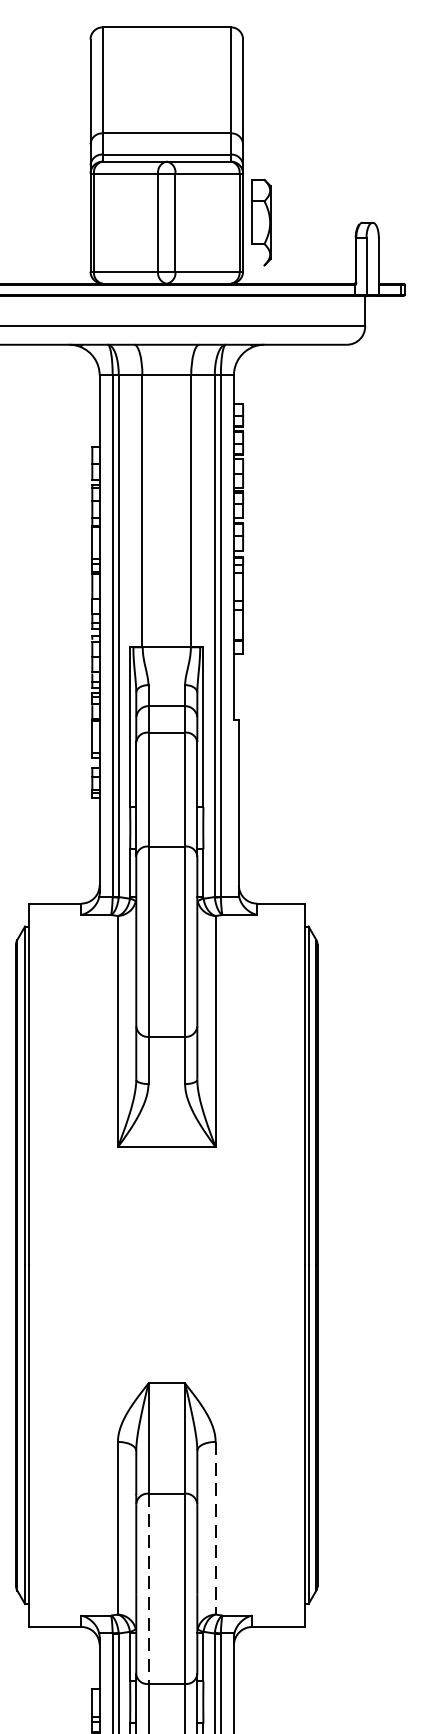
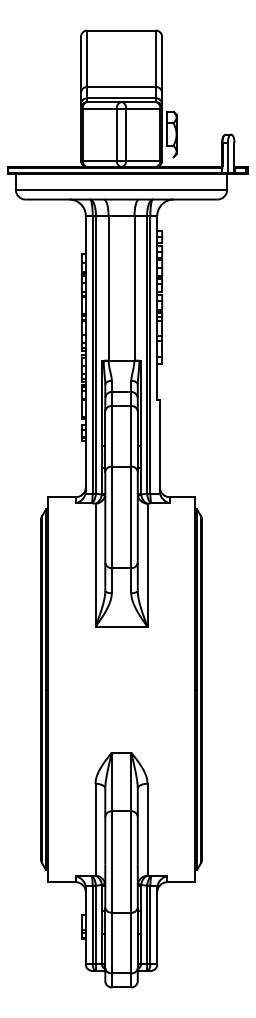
line: (215, 1527) -> (147, 829), dashed -> solid
line: (147, 1589) -> (111, 862), dashed -> solid

